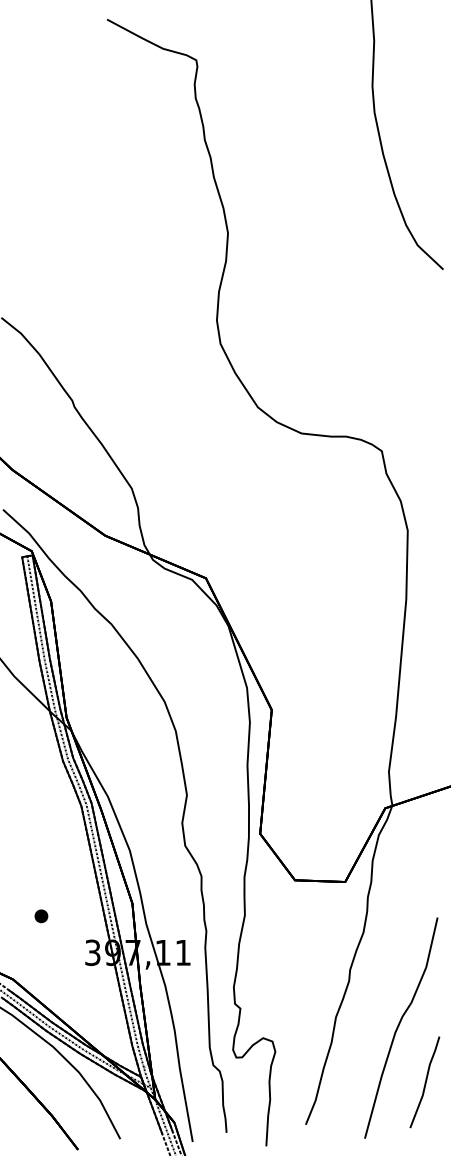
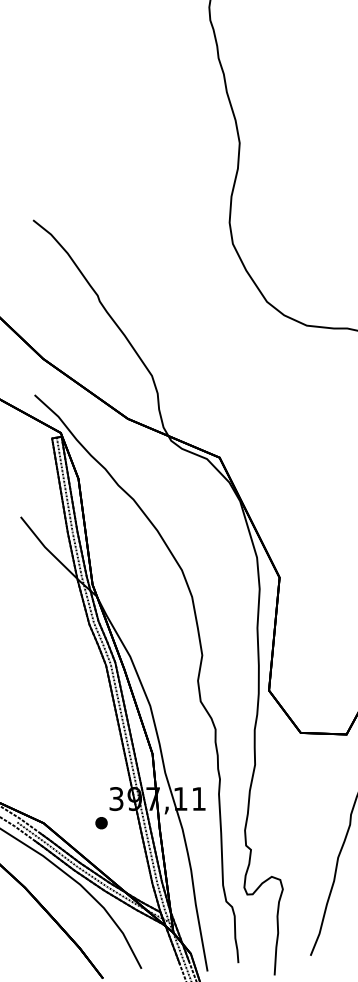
part: (41, 916) -> (101, 823), moved

